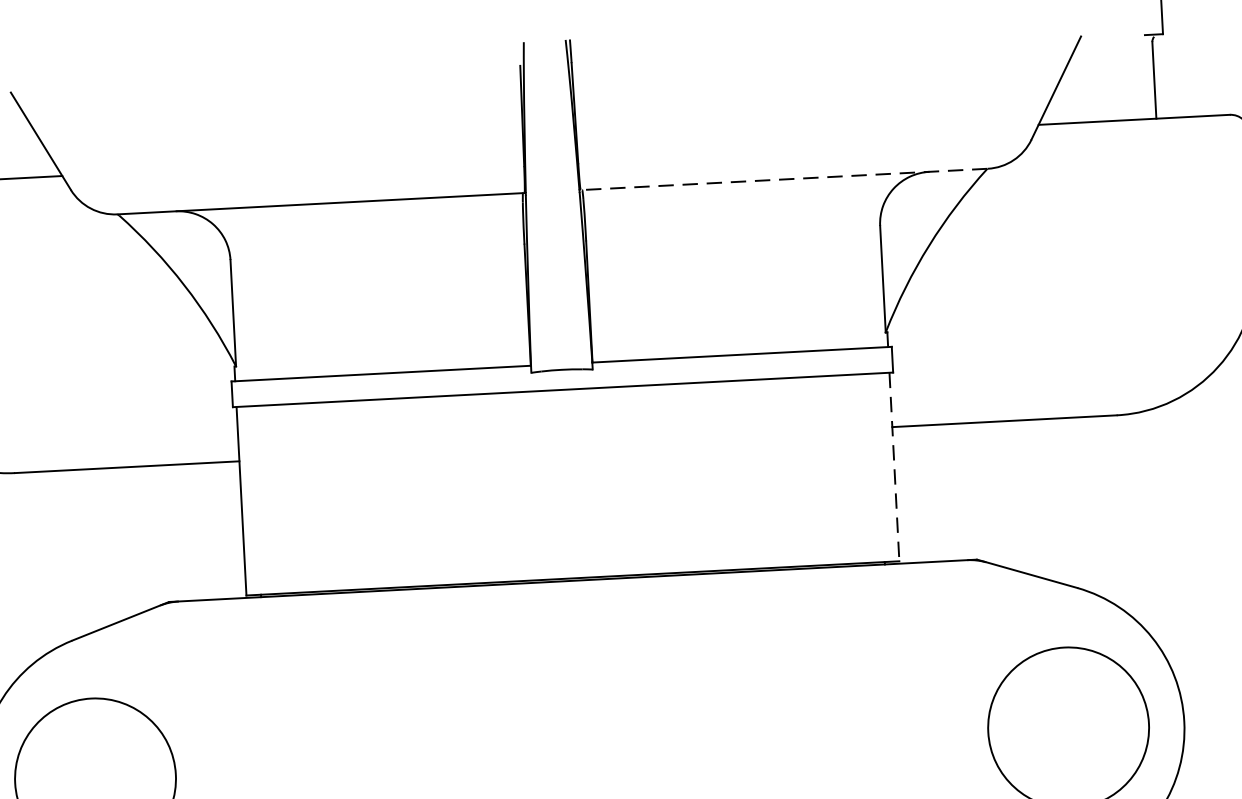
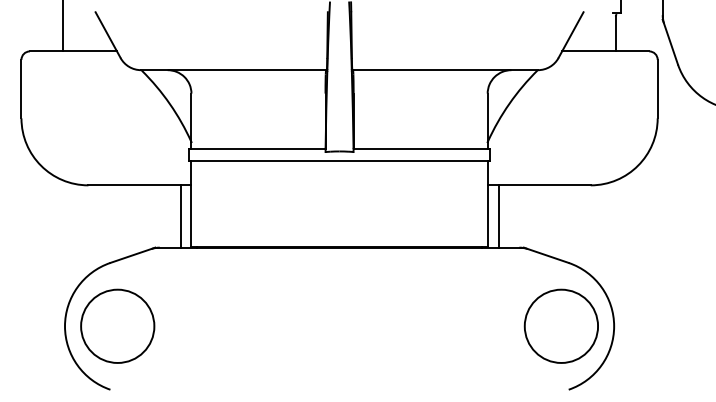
line: (784, 180) -> (445, 70), dashed -> solid
line: (894, 466) -> (488, 203), dashed -> solid
line: (918, 494) -> (498, 216), added
line: (220, 530) -> (180, 216), added

